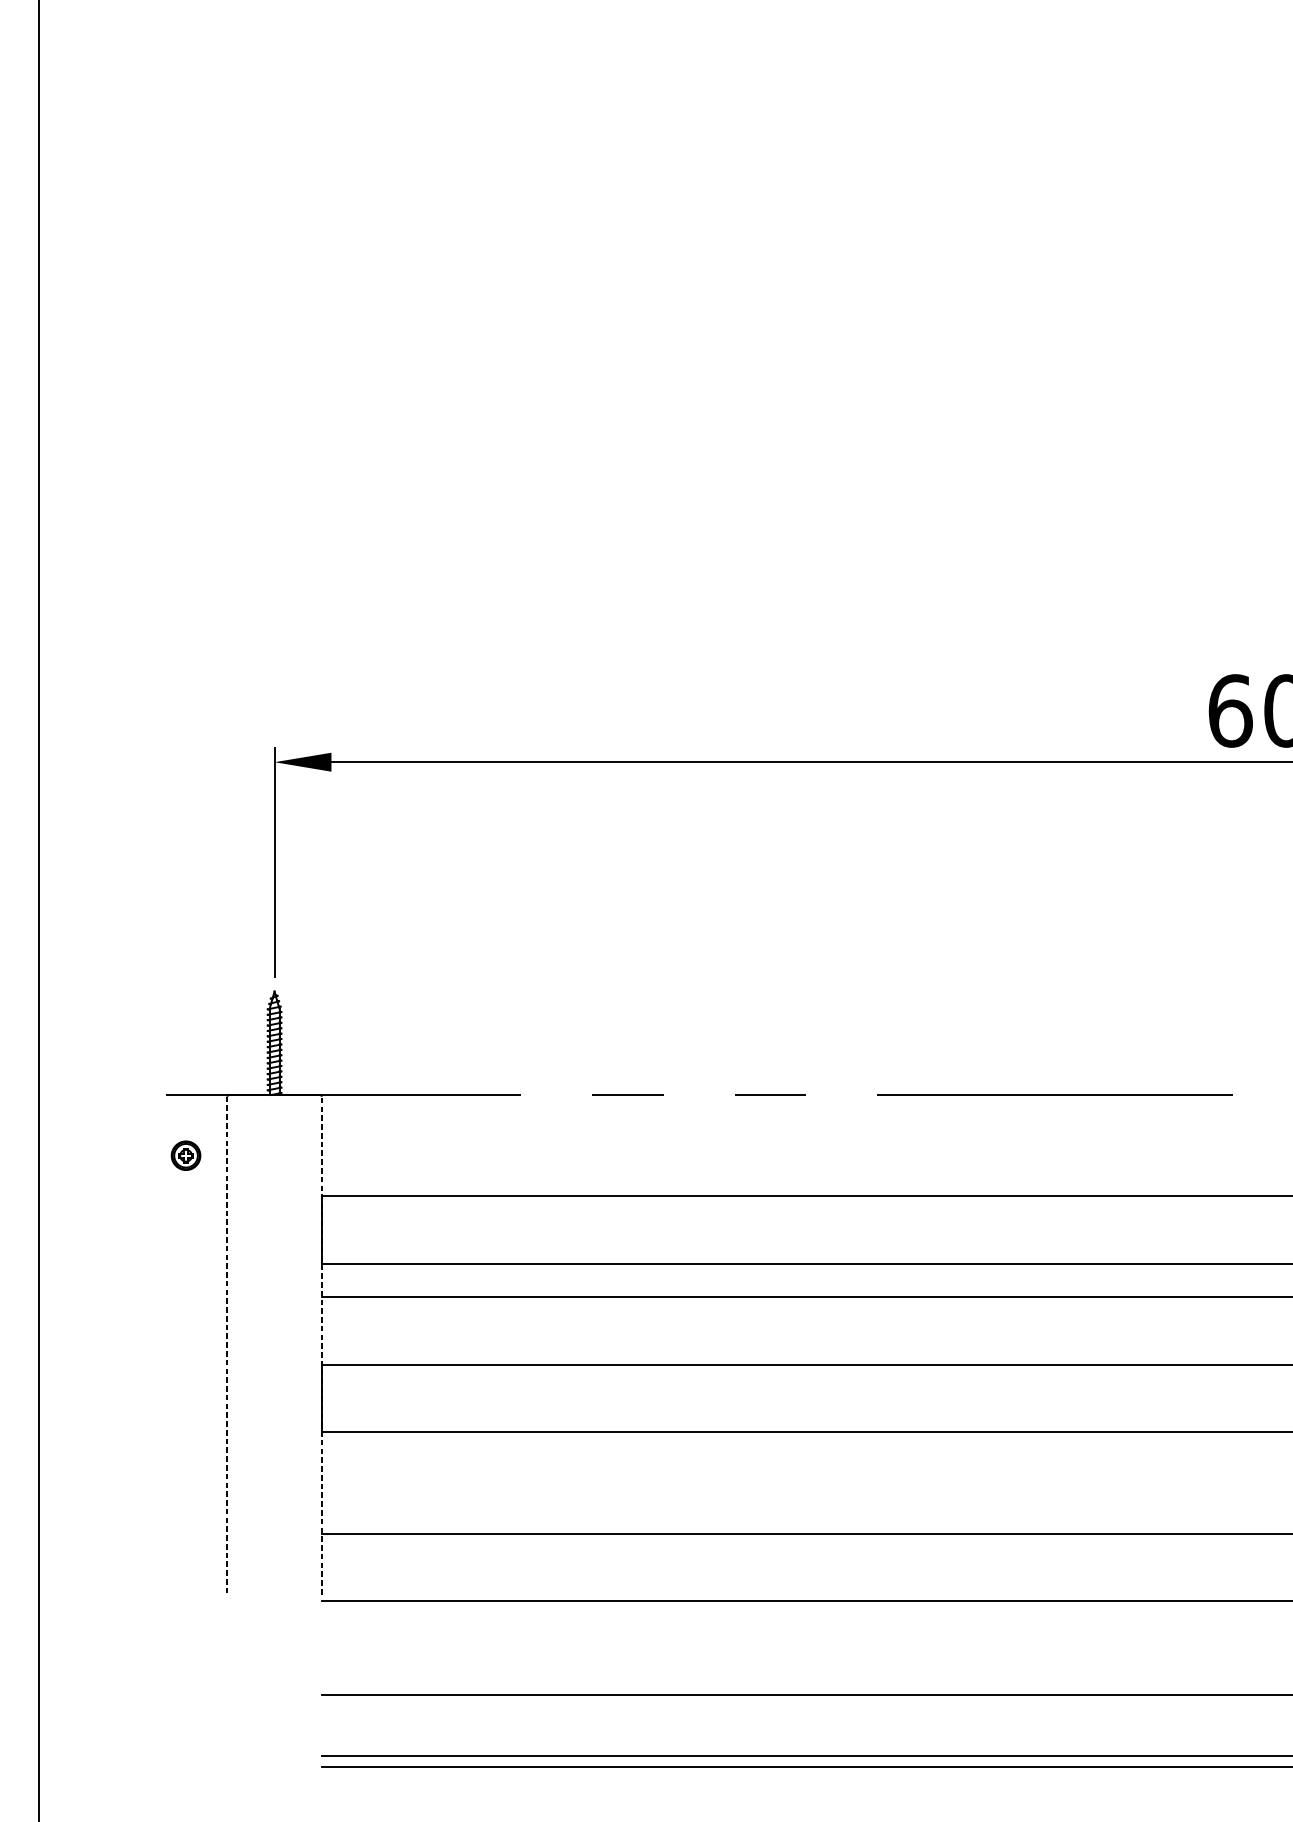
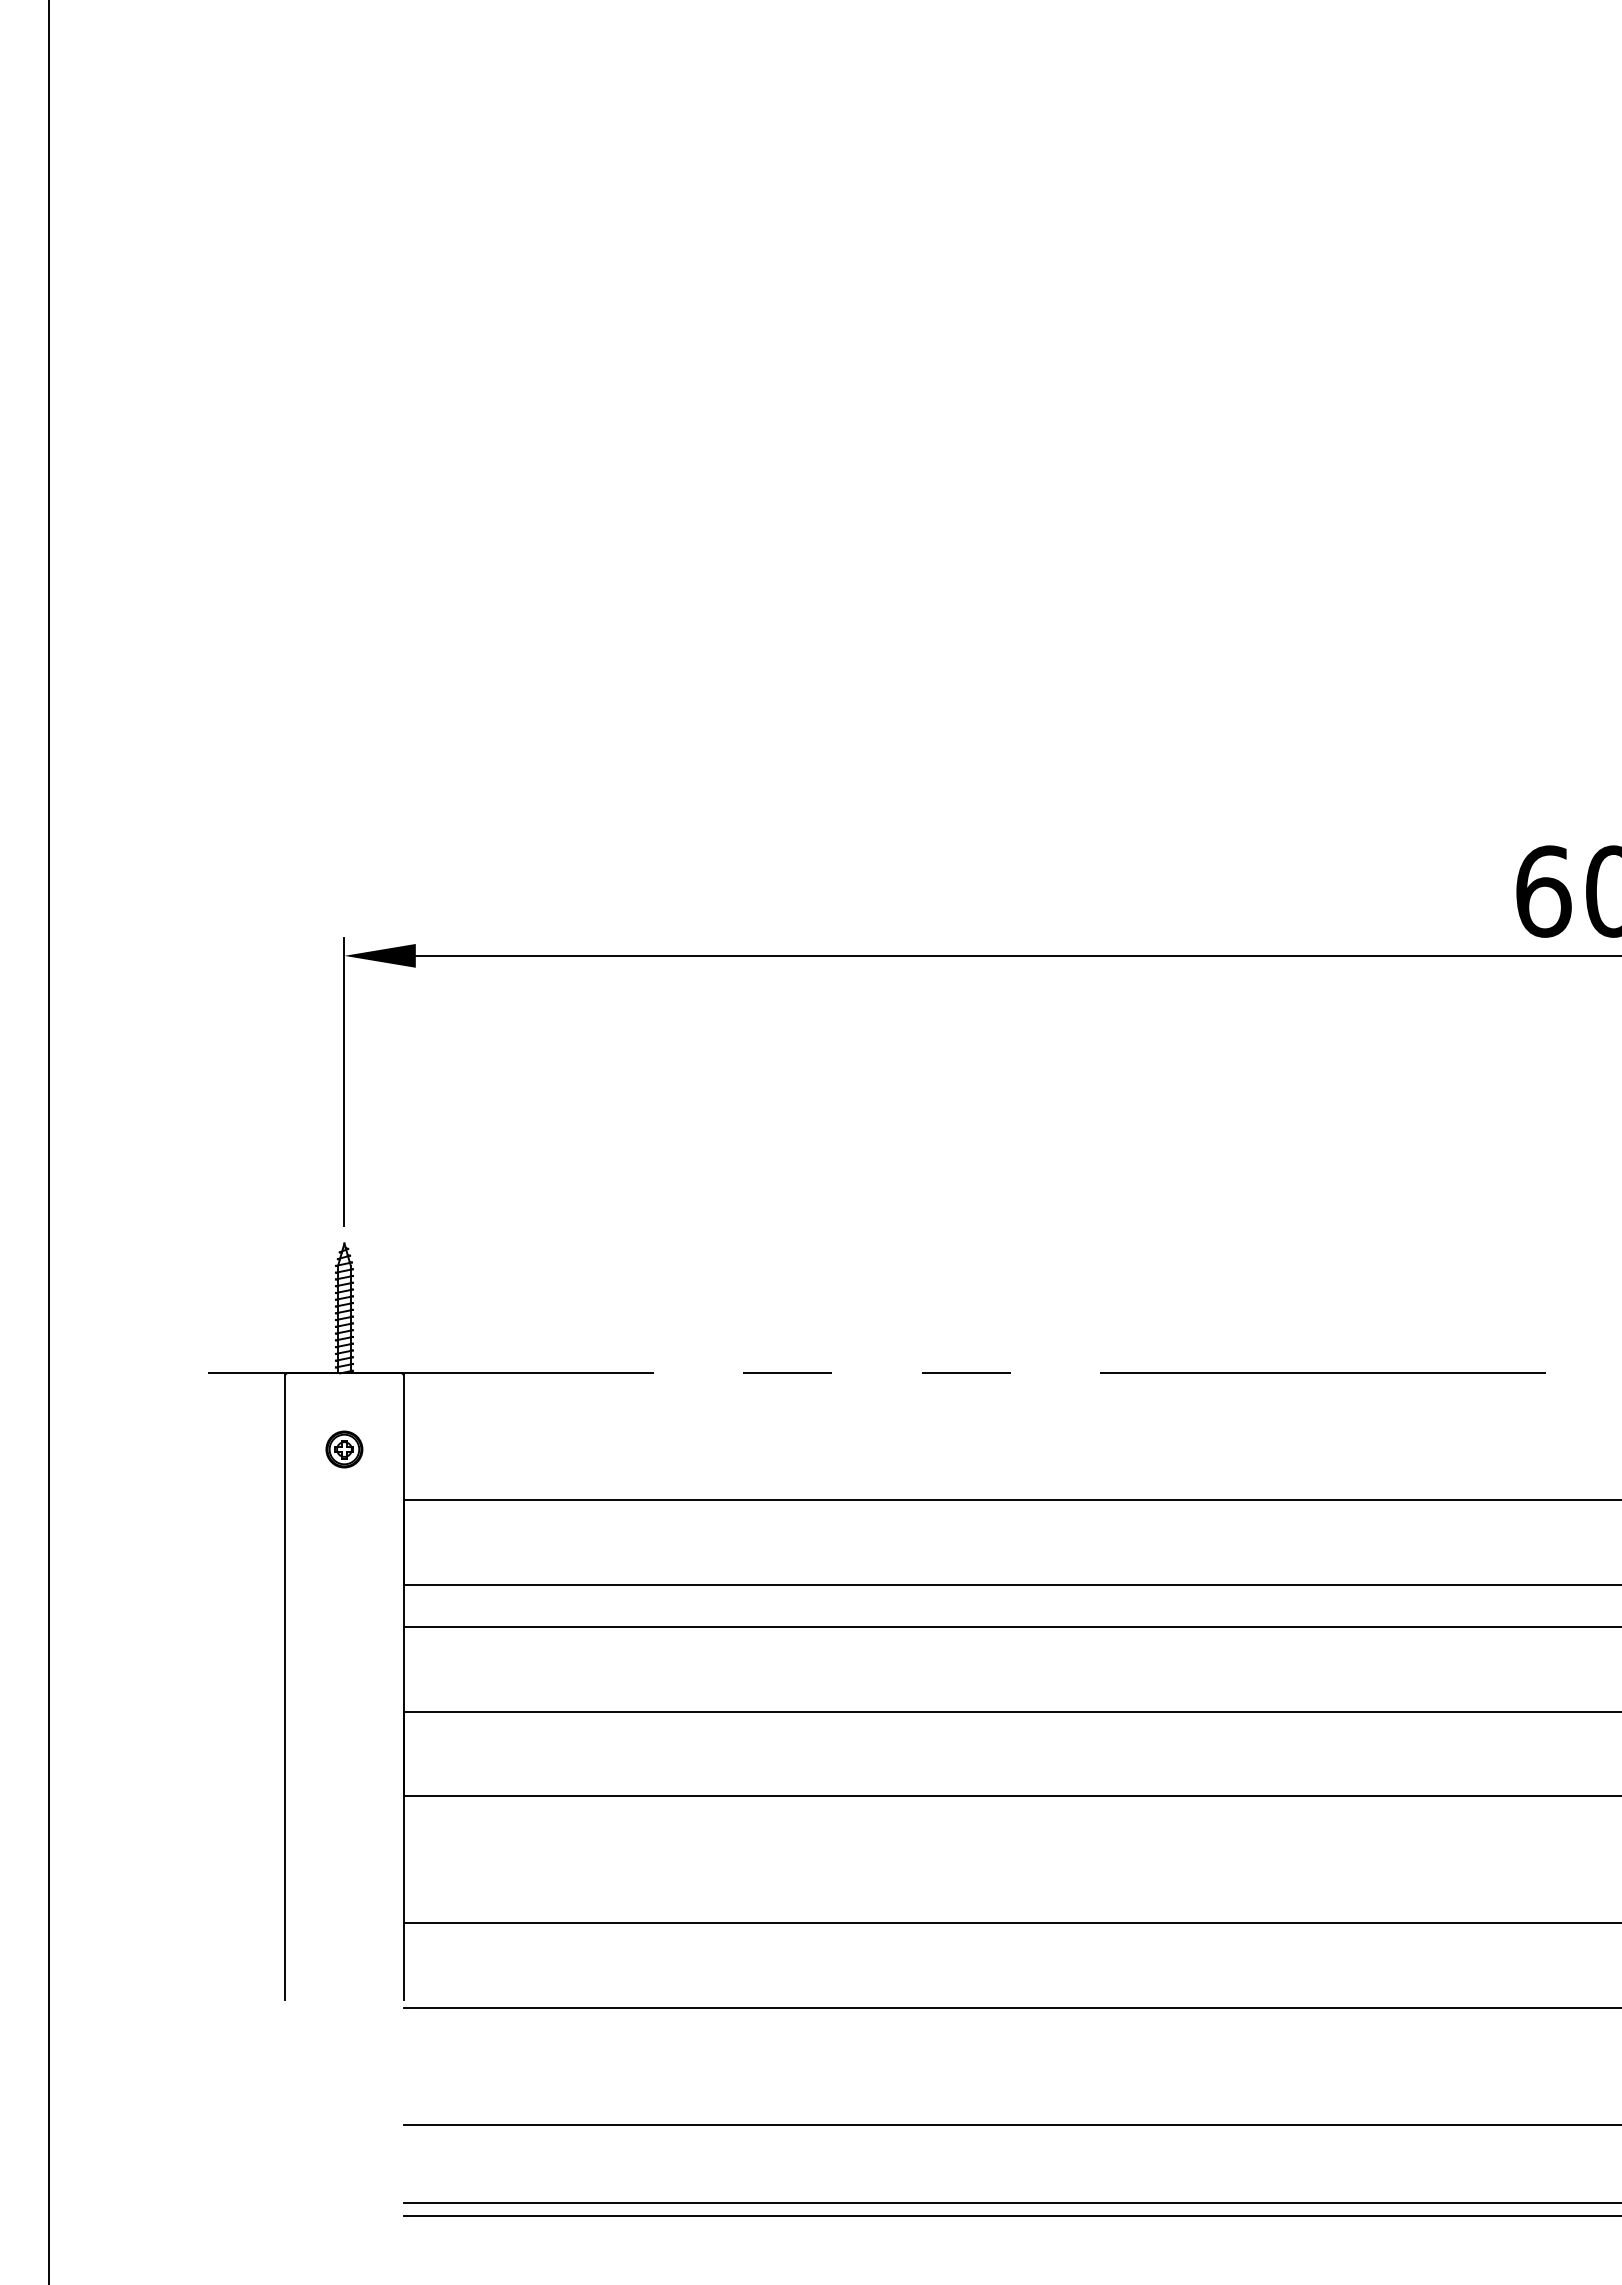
part: (186, 1155) -> (344, 1449), moved
line: (321, 1345) -> (403, 1687), dashed -> solid
line: (227, 1346) -> (285, 1688), dashed -> solid

